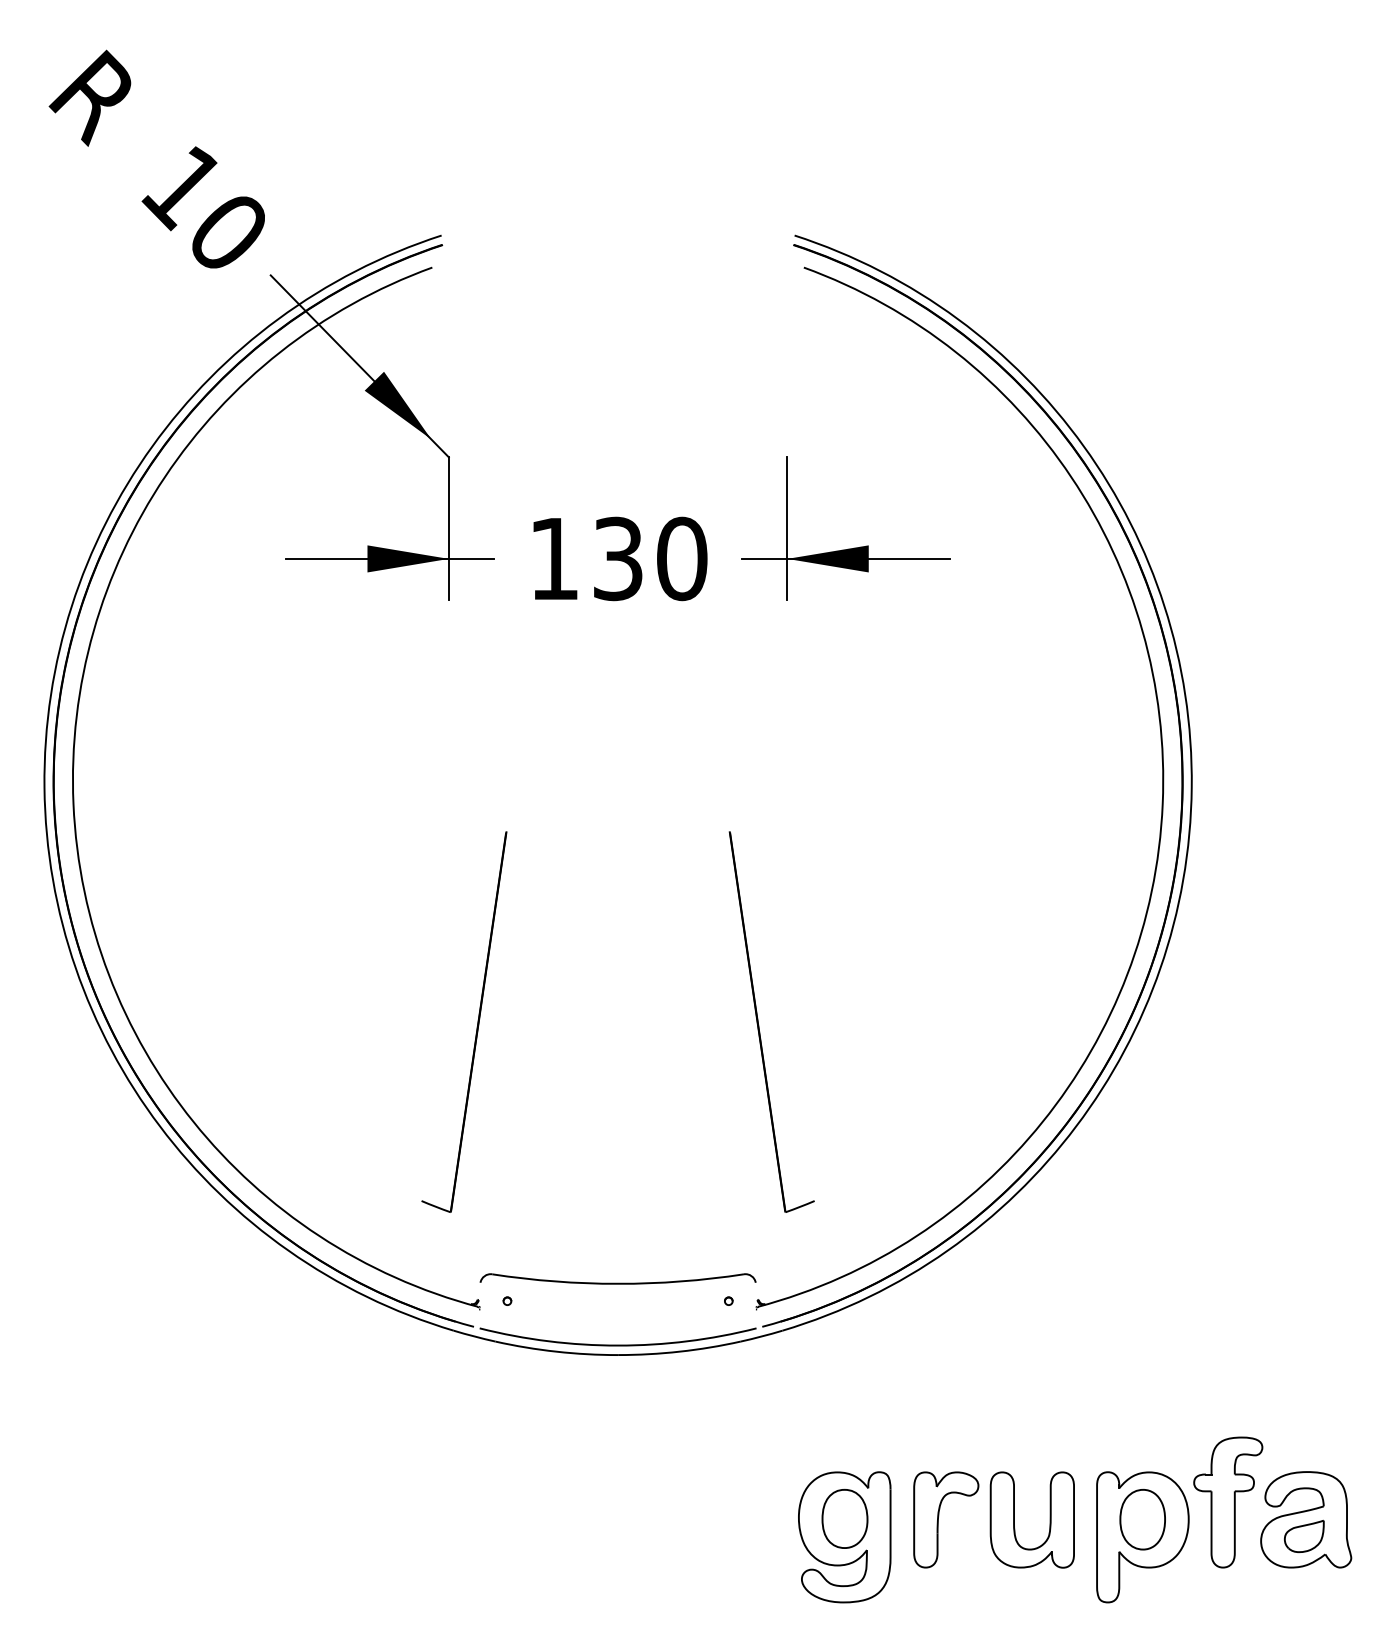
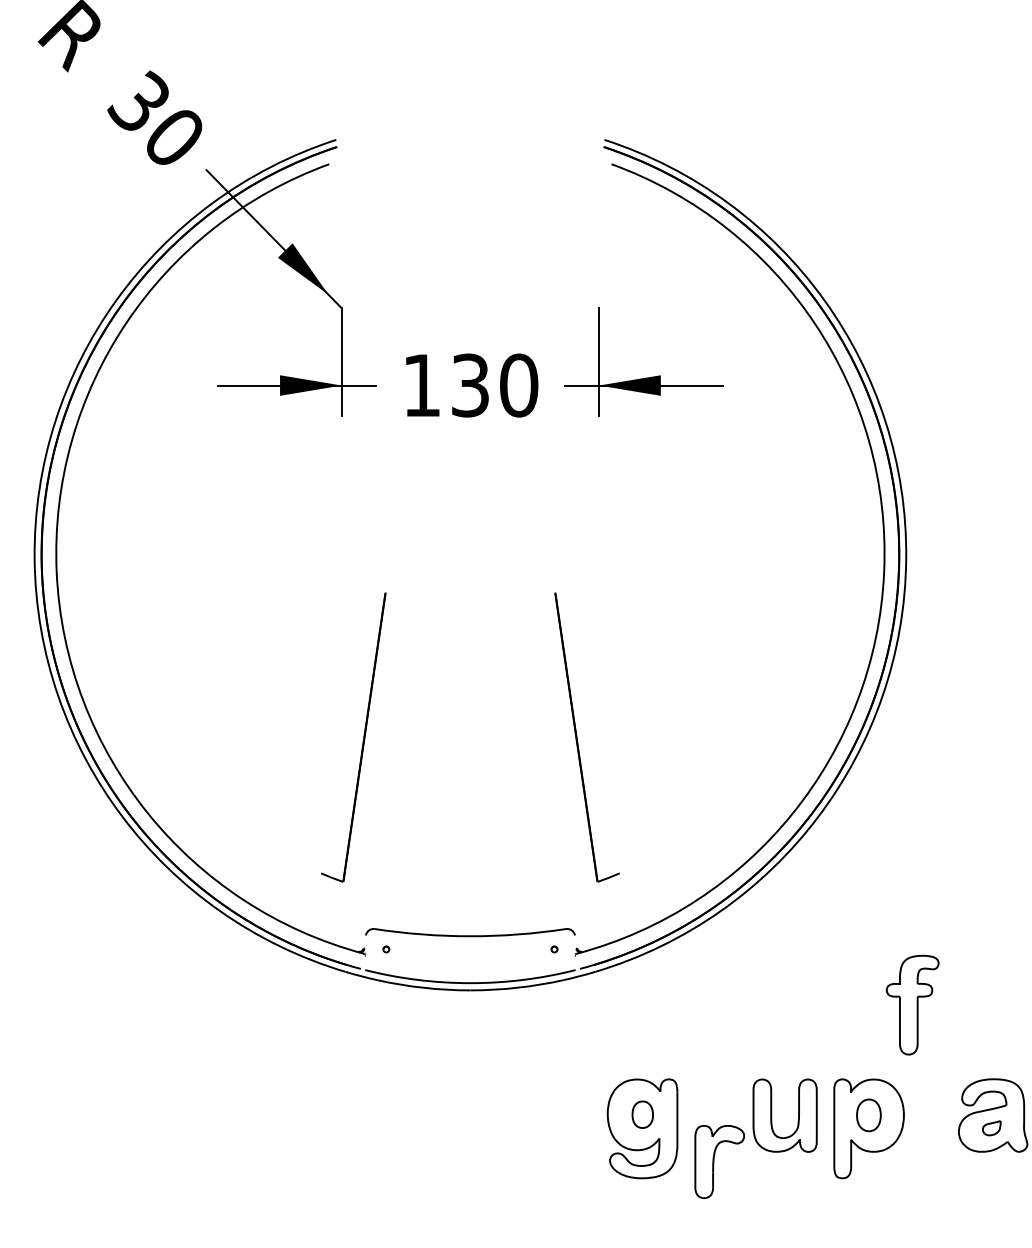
text: (180, 187) -> (137, 103), 10 -> 30
part: (1228, 1502) -> (912, 1005), moved
part: (939, 1516) -> (714, 1159), moved
part: (844, 1518) -> (642, 1114), size x0.6
part: (1142, 1519) -> (868, 1115), size x0.7
part: (1304, 1536) -> (991, 1128), size x0.6

